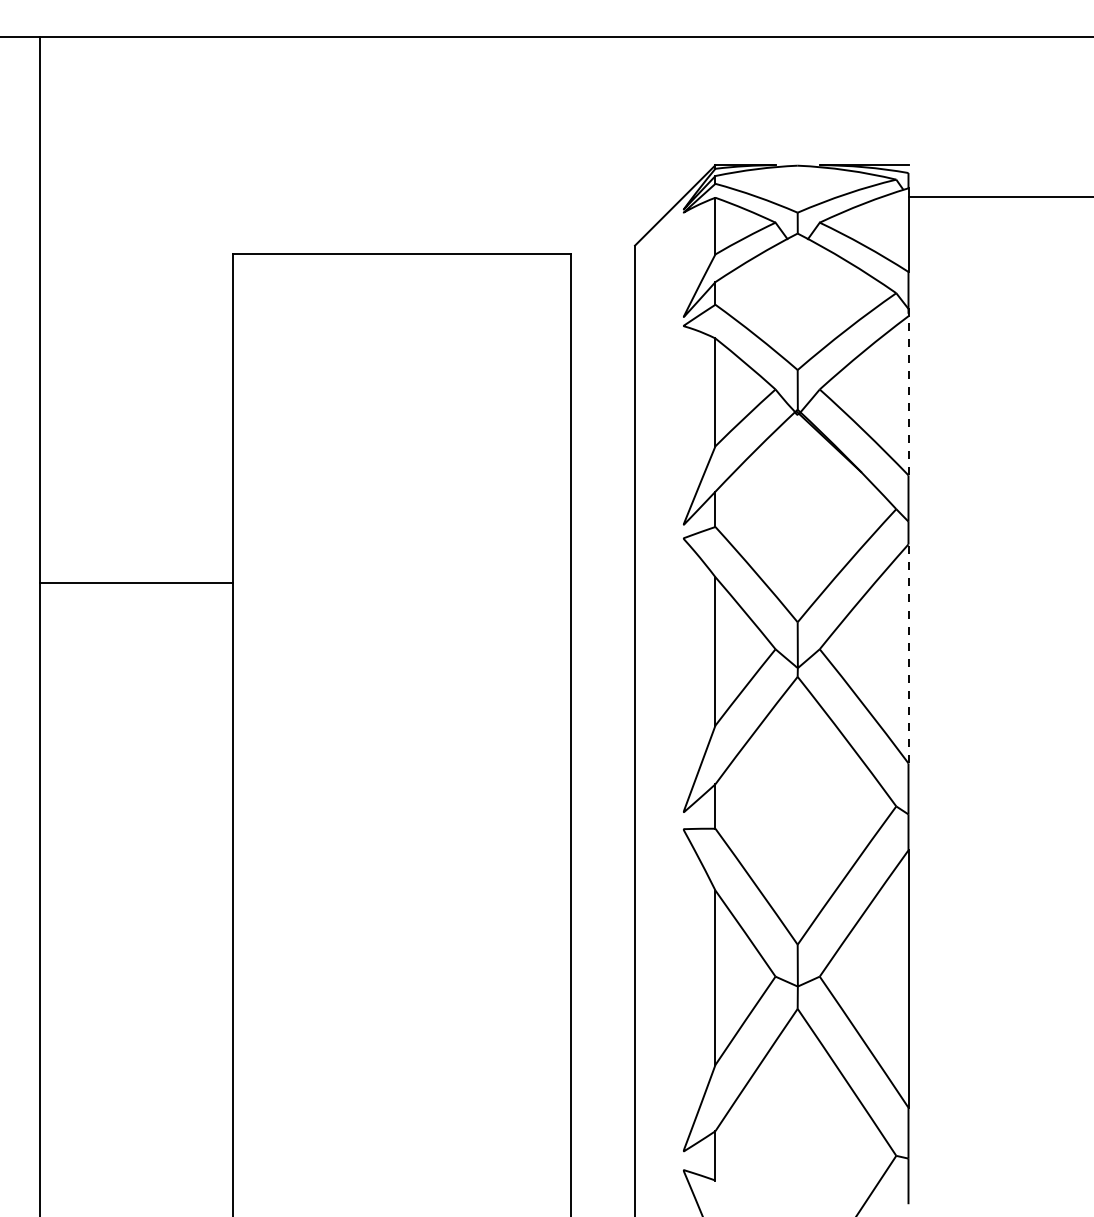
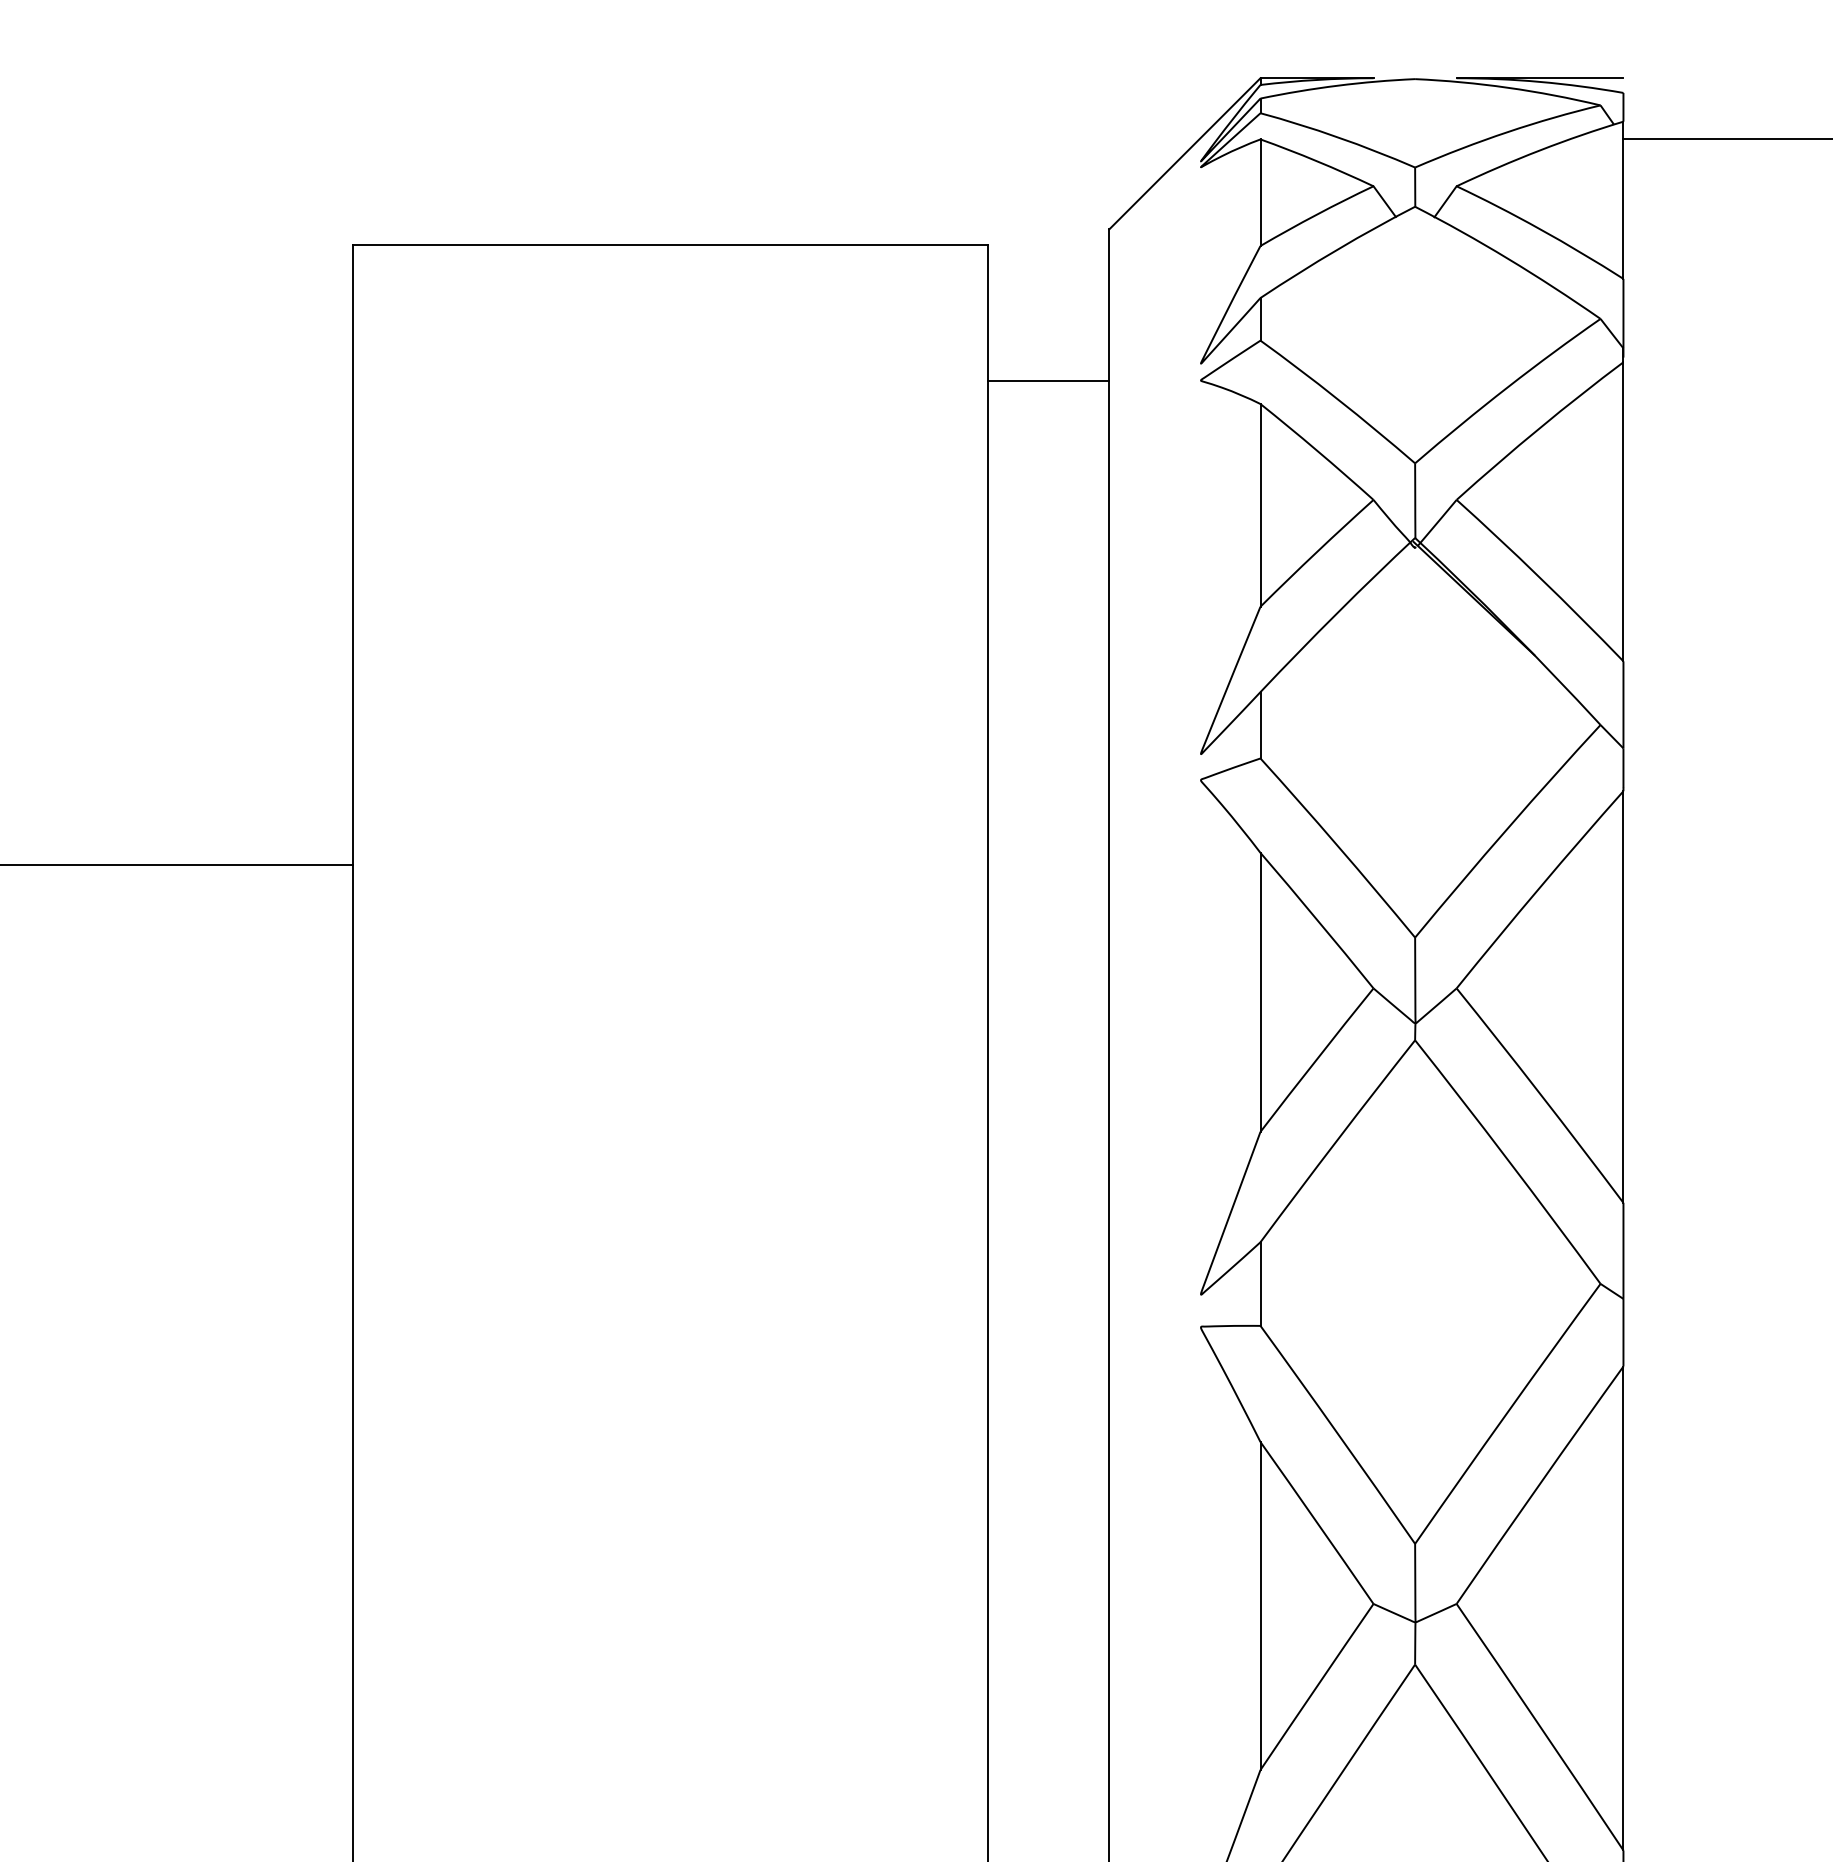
line: (602, 326) -> (1048, 381), added
line: (908, 395) -> (1623, 511), dashed -> solid
line: (908, 653) -> (1623, 996), dashed -> solid

